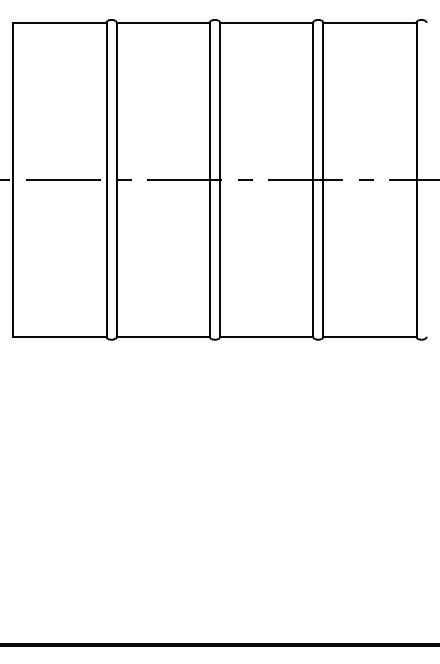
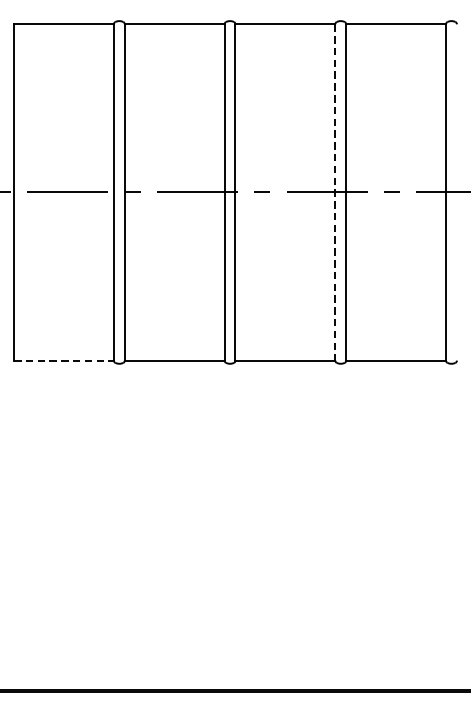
line: (313, 179) -> (335, 192), solid -> dashed
line: (59, 336) -> (63, 360), solid -> dashed

